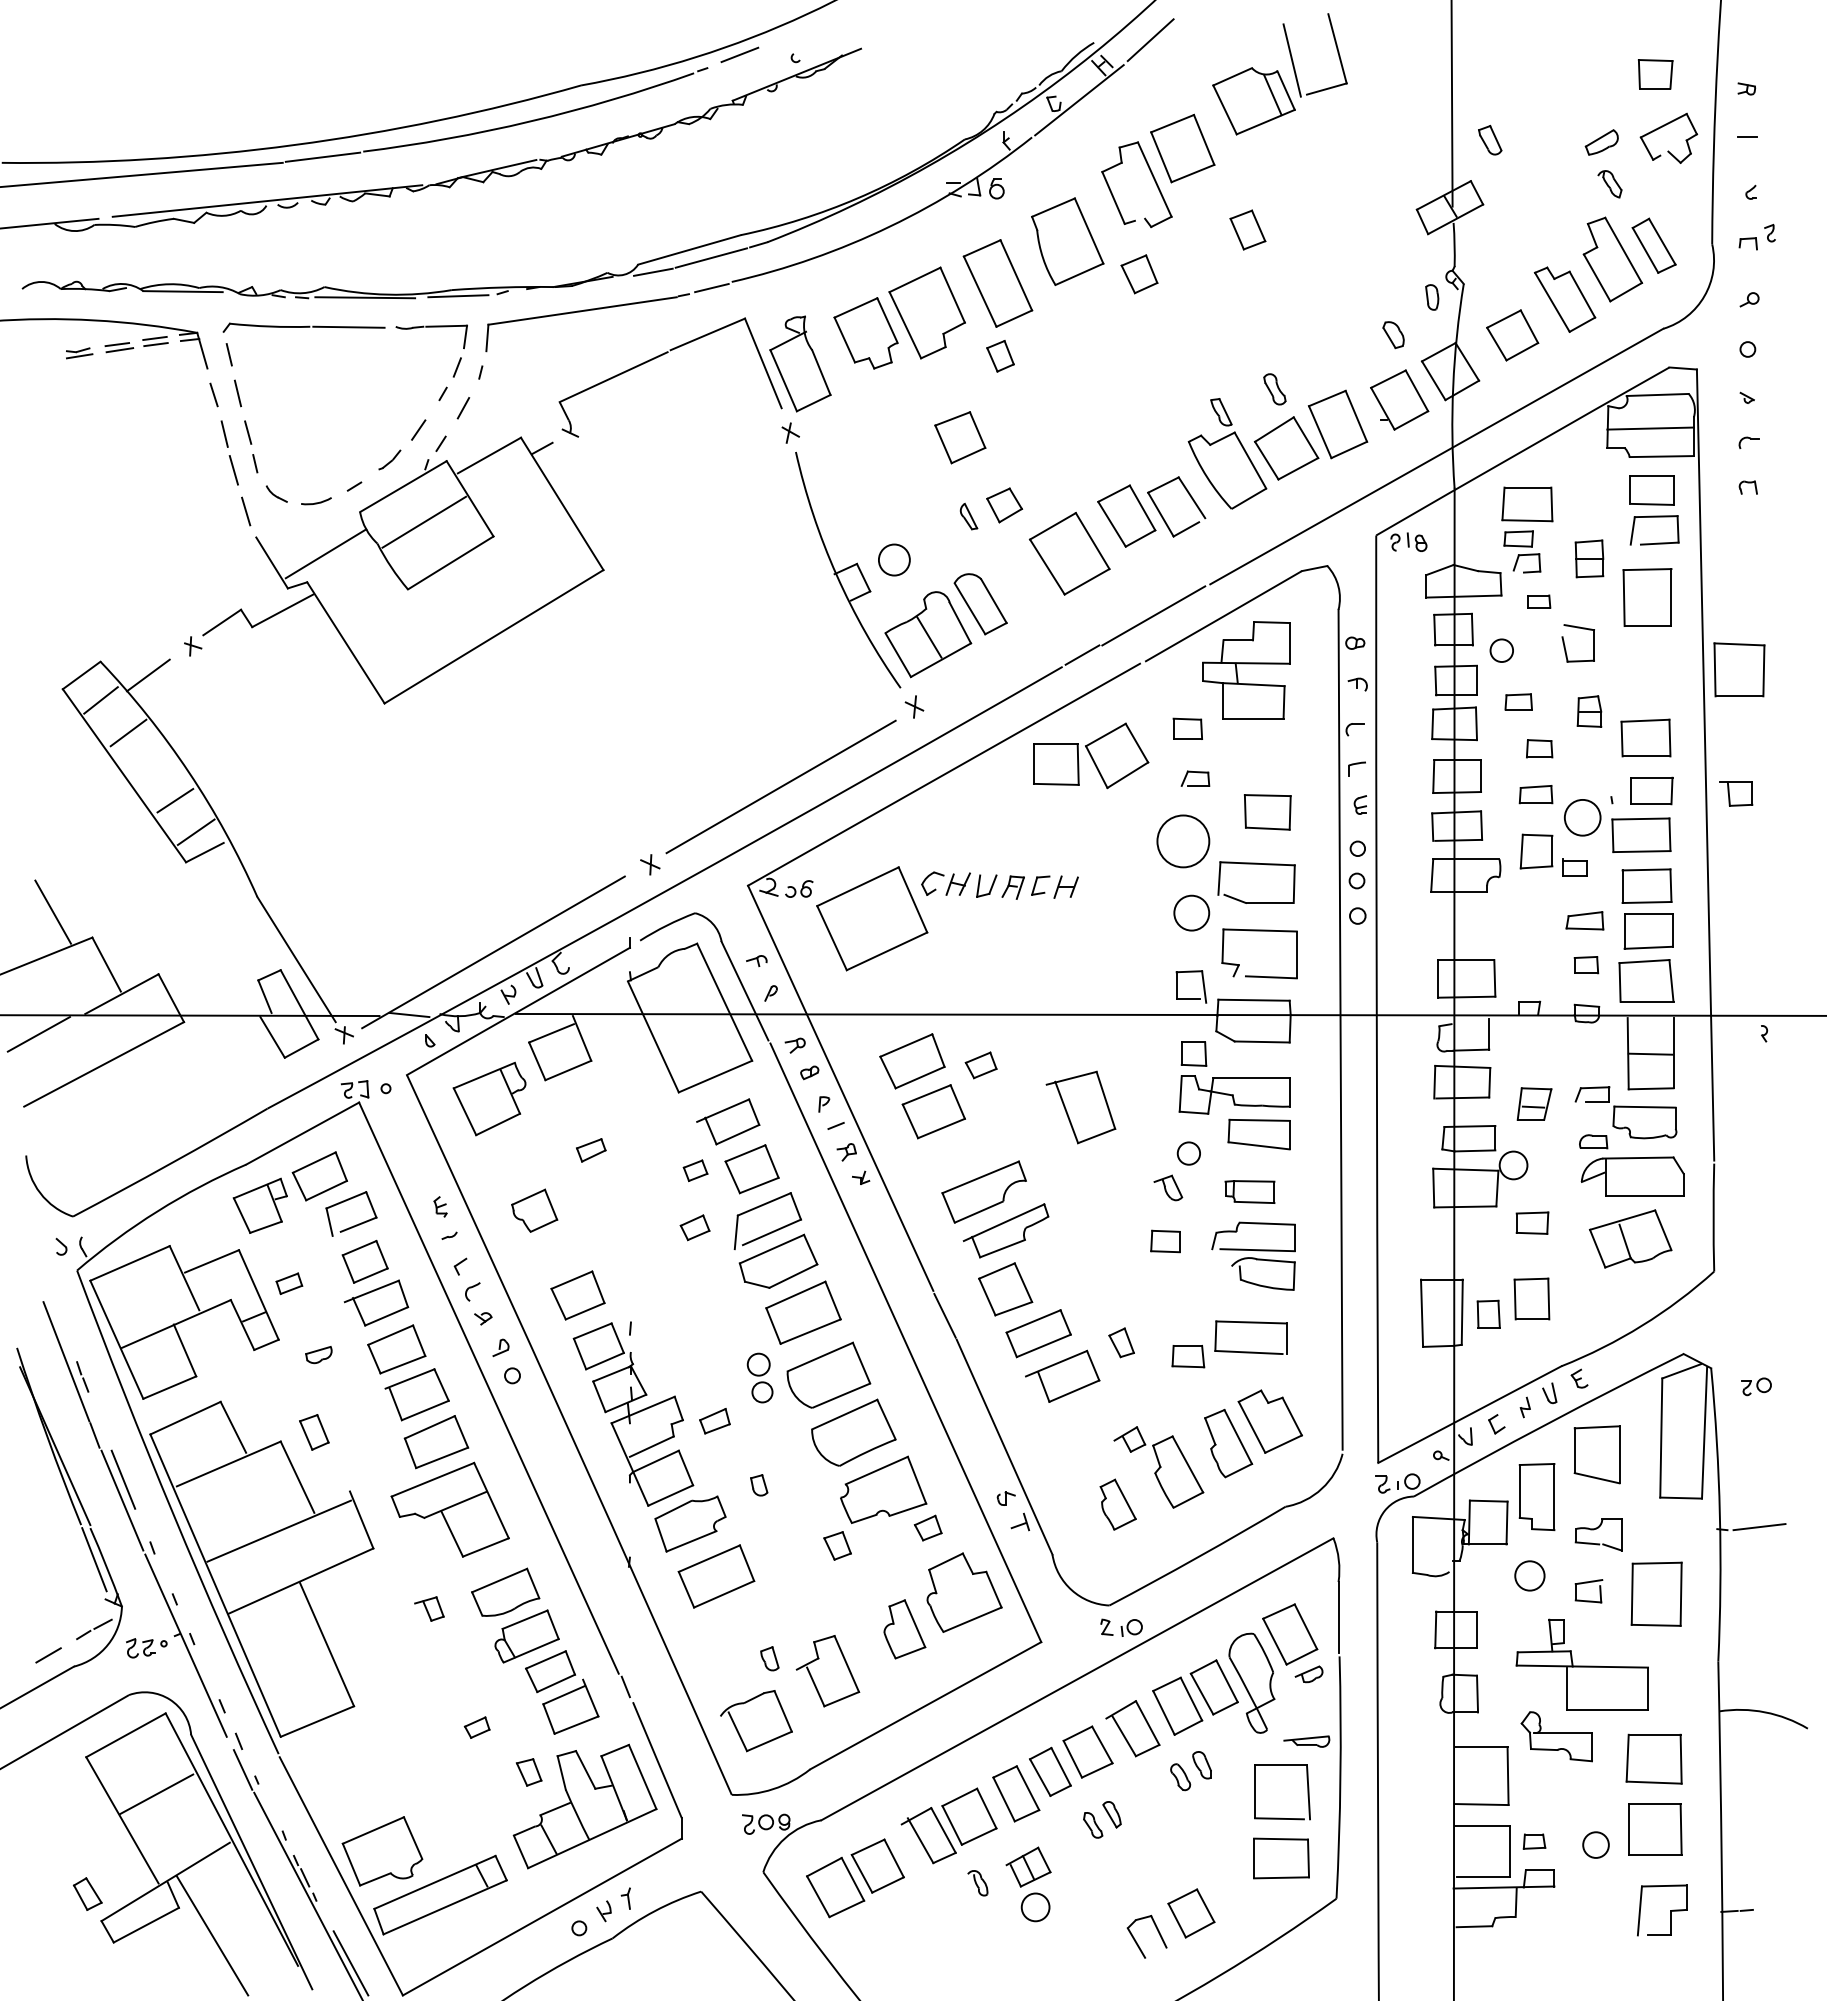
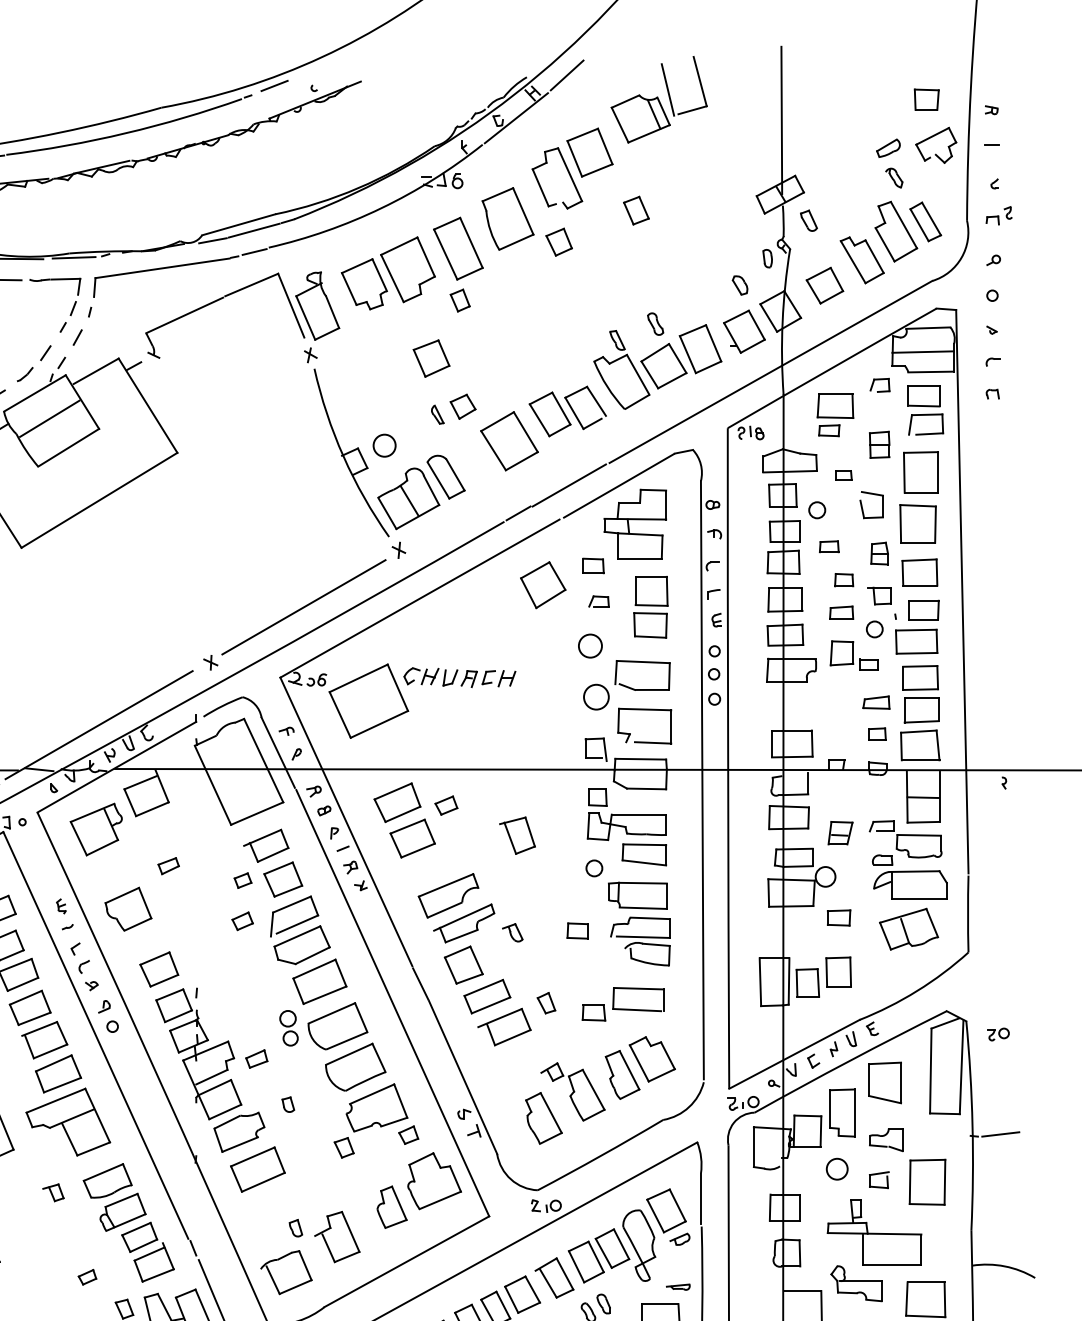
part: (1490, 139) -> (809, 220), moved
part: (1526, 555) -> (879, 379), moved
part: (1739, 669) -> (918, 523), moved
part: (1056, 764) -> (651, 591), moved
part: (1736, 793) -> (879, 595), moved
circle: (1582, 818) -> (874, 629), size x0.62
circle: (1183, 841) -> (590, 646), size x0.62
part: (1080, 1107) -> (517, 835), size x0.71
part: (1168, 1187) -> (512, 932), moved
part: (1249, 1191) -> (637, 895), size x1.67
part: (534, 1210) -> (128, 908), size x1.43
part: (1488, 1314) -> (807, 983), size x1.43
part: (1118, 1504) -> (544, 1118), size x1.43
part: (1306, 1741) -> (678, 1287), size x0.71

